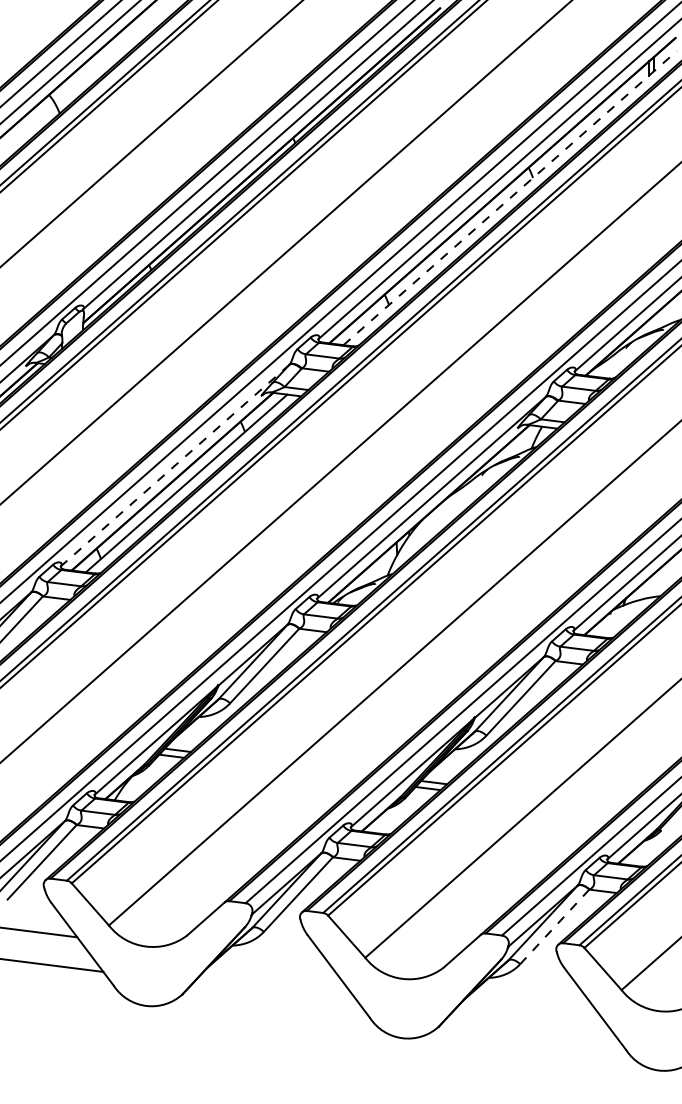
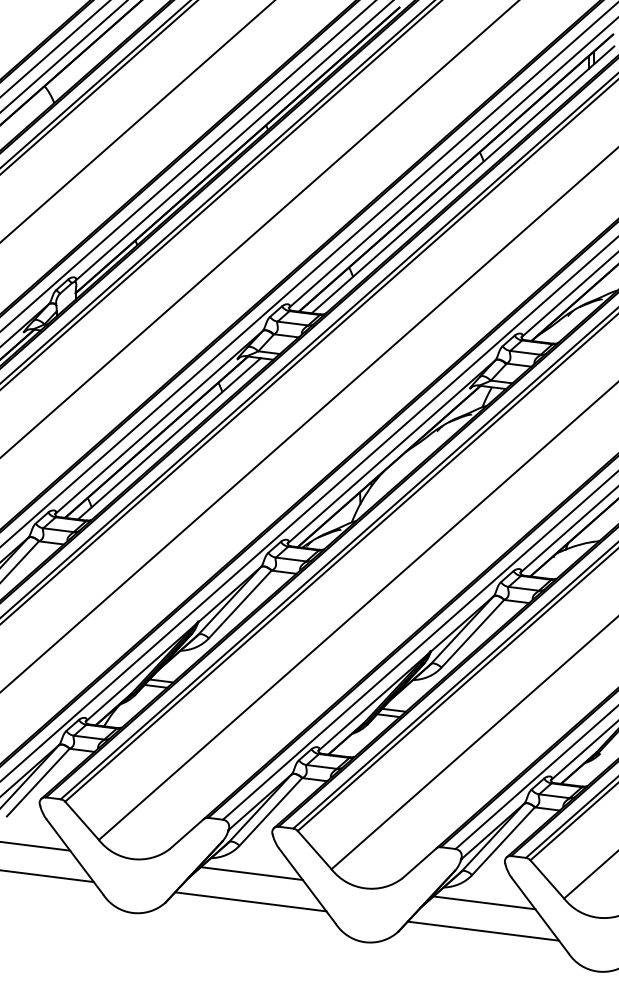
line: (510, 197) -> (463, 179), dashed -> solid
line: (175, 465) -> (159, 422), dashed -> solid
line: (554, 926) -> (503, 840), dashed -> solid
line: (277, 962) -> (251, 873), added
line: (275, 993) -> (250, 901), added
line: (533, 994) -> (484, 902), added
line: (532, 1025) -> (483, 930), added

